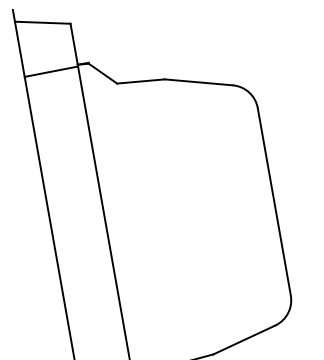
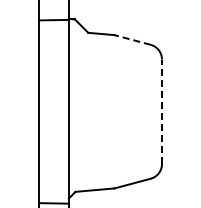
line: (198, 81) -> (132, 39), solid -> dashed
line: (275, 201) -> (162, 111), solid -> dashed

